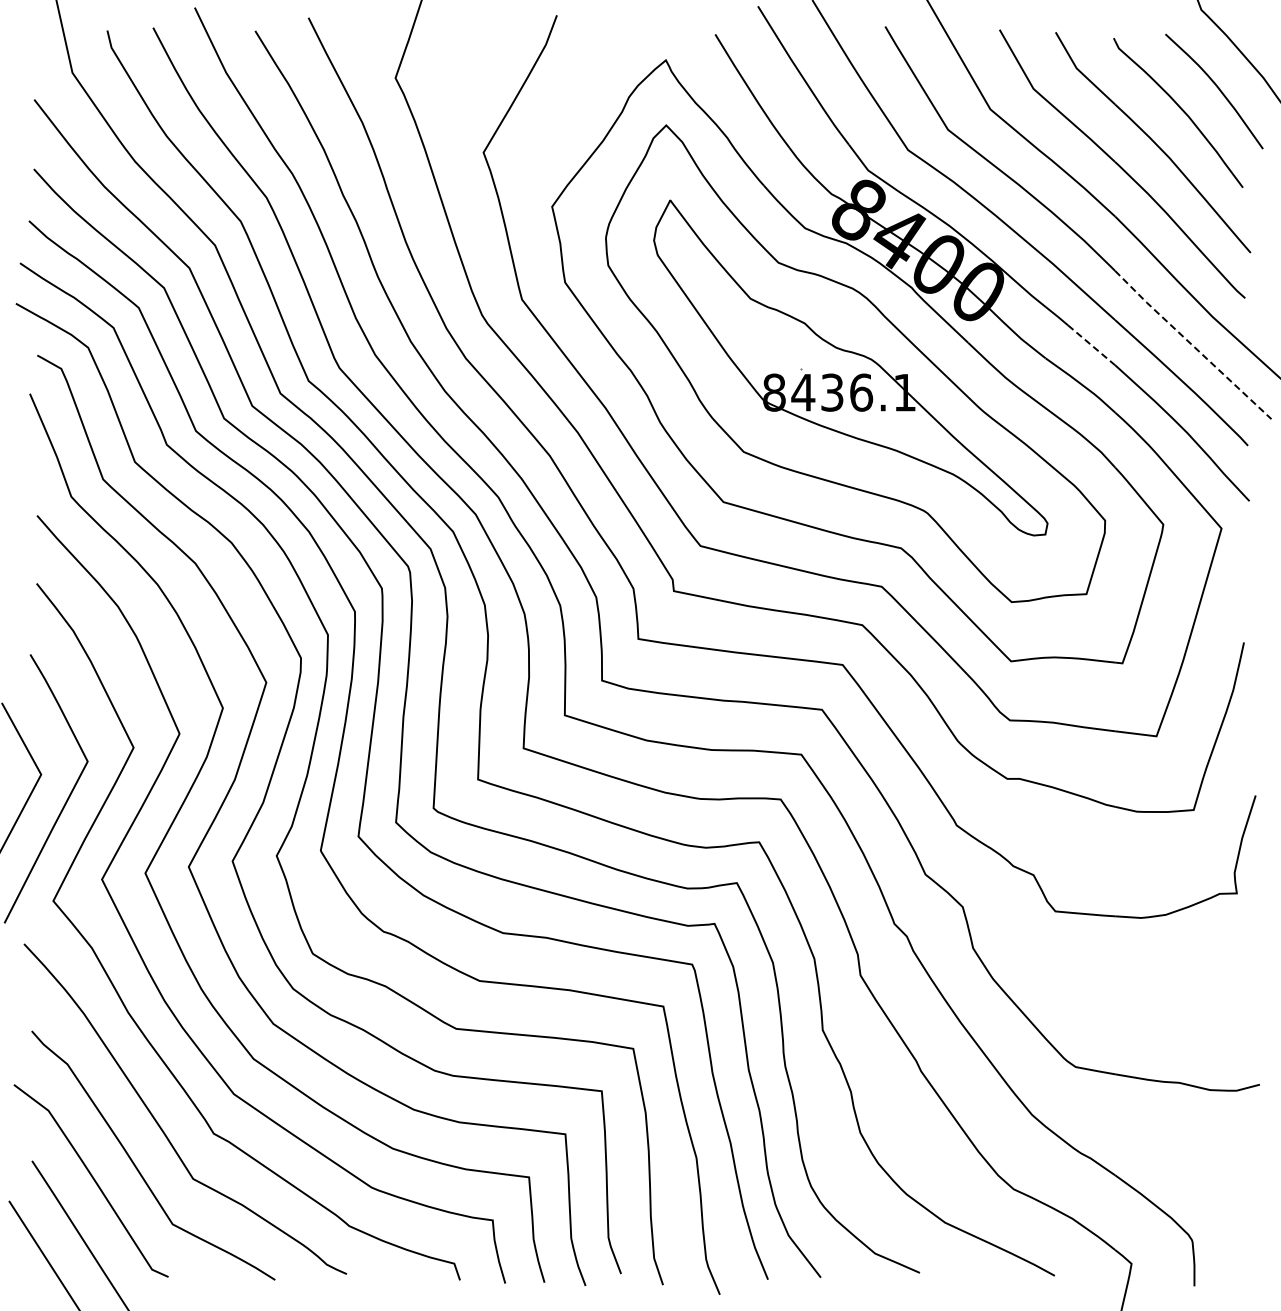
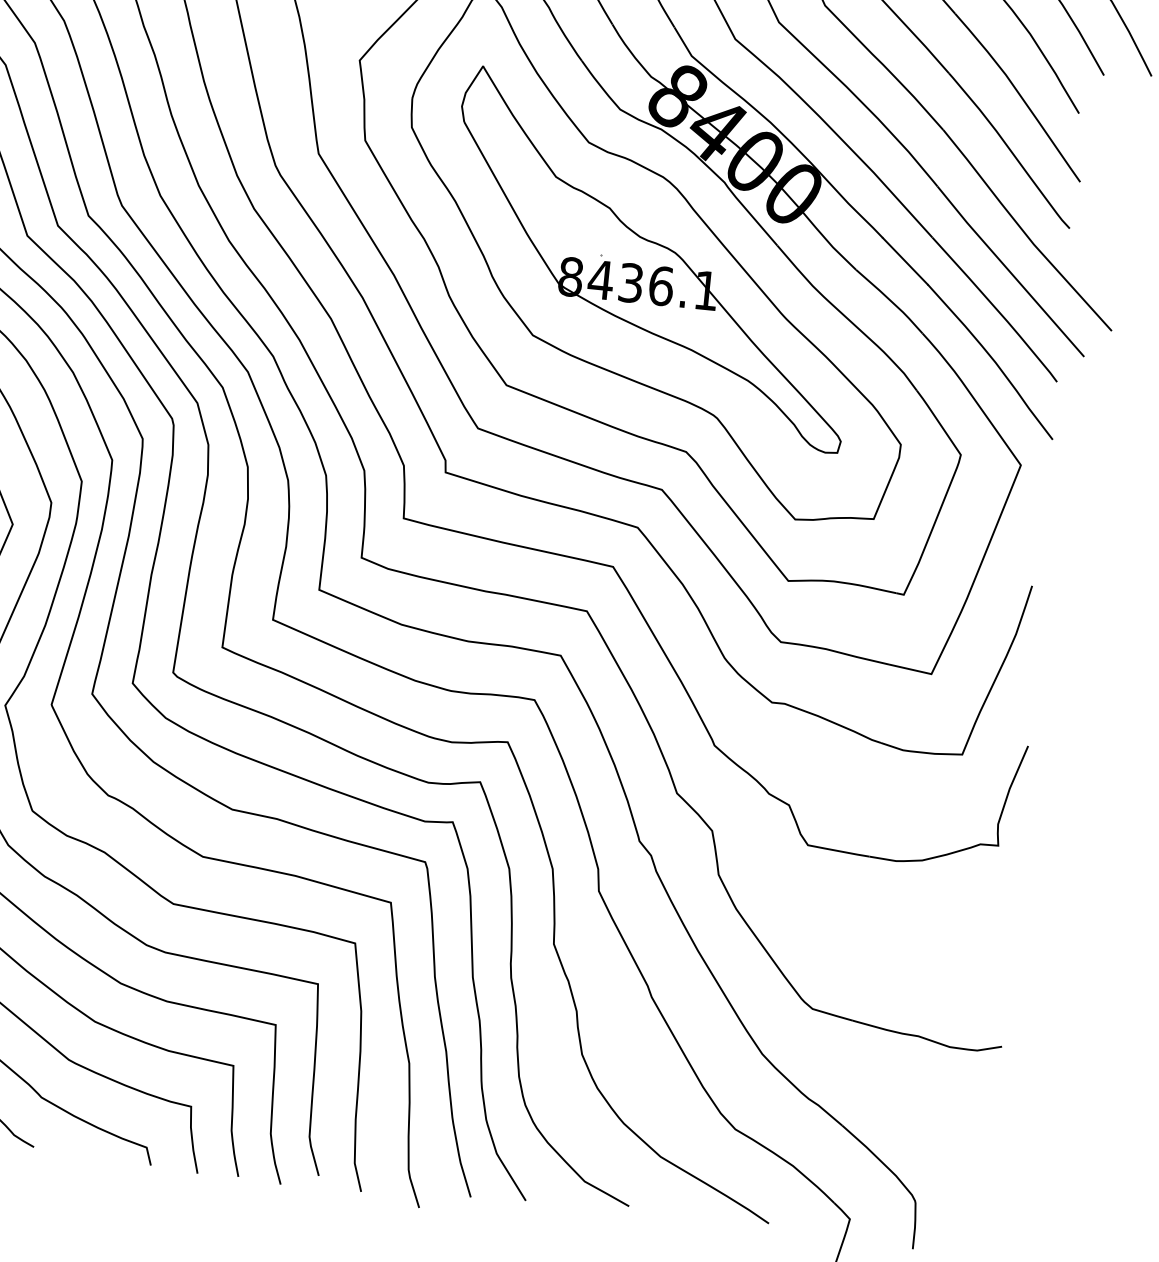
line: (1091, 345) -> (905, 261), dashed -> solid
line: (1192, 345) -> (1010, 272), dashed -> solid

